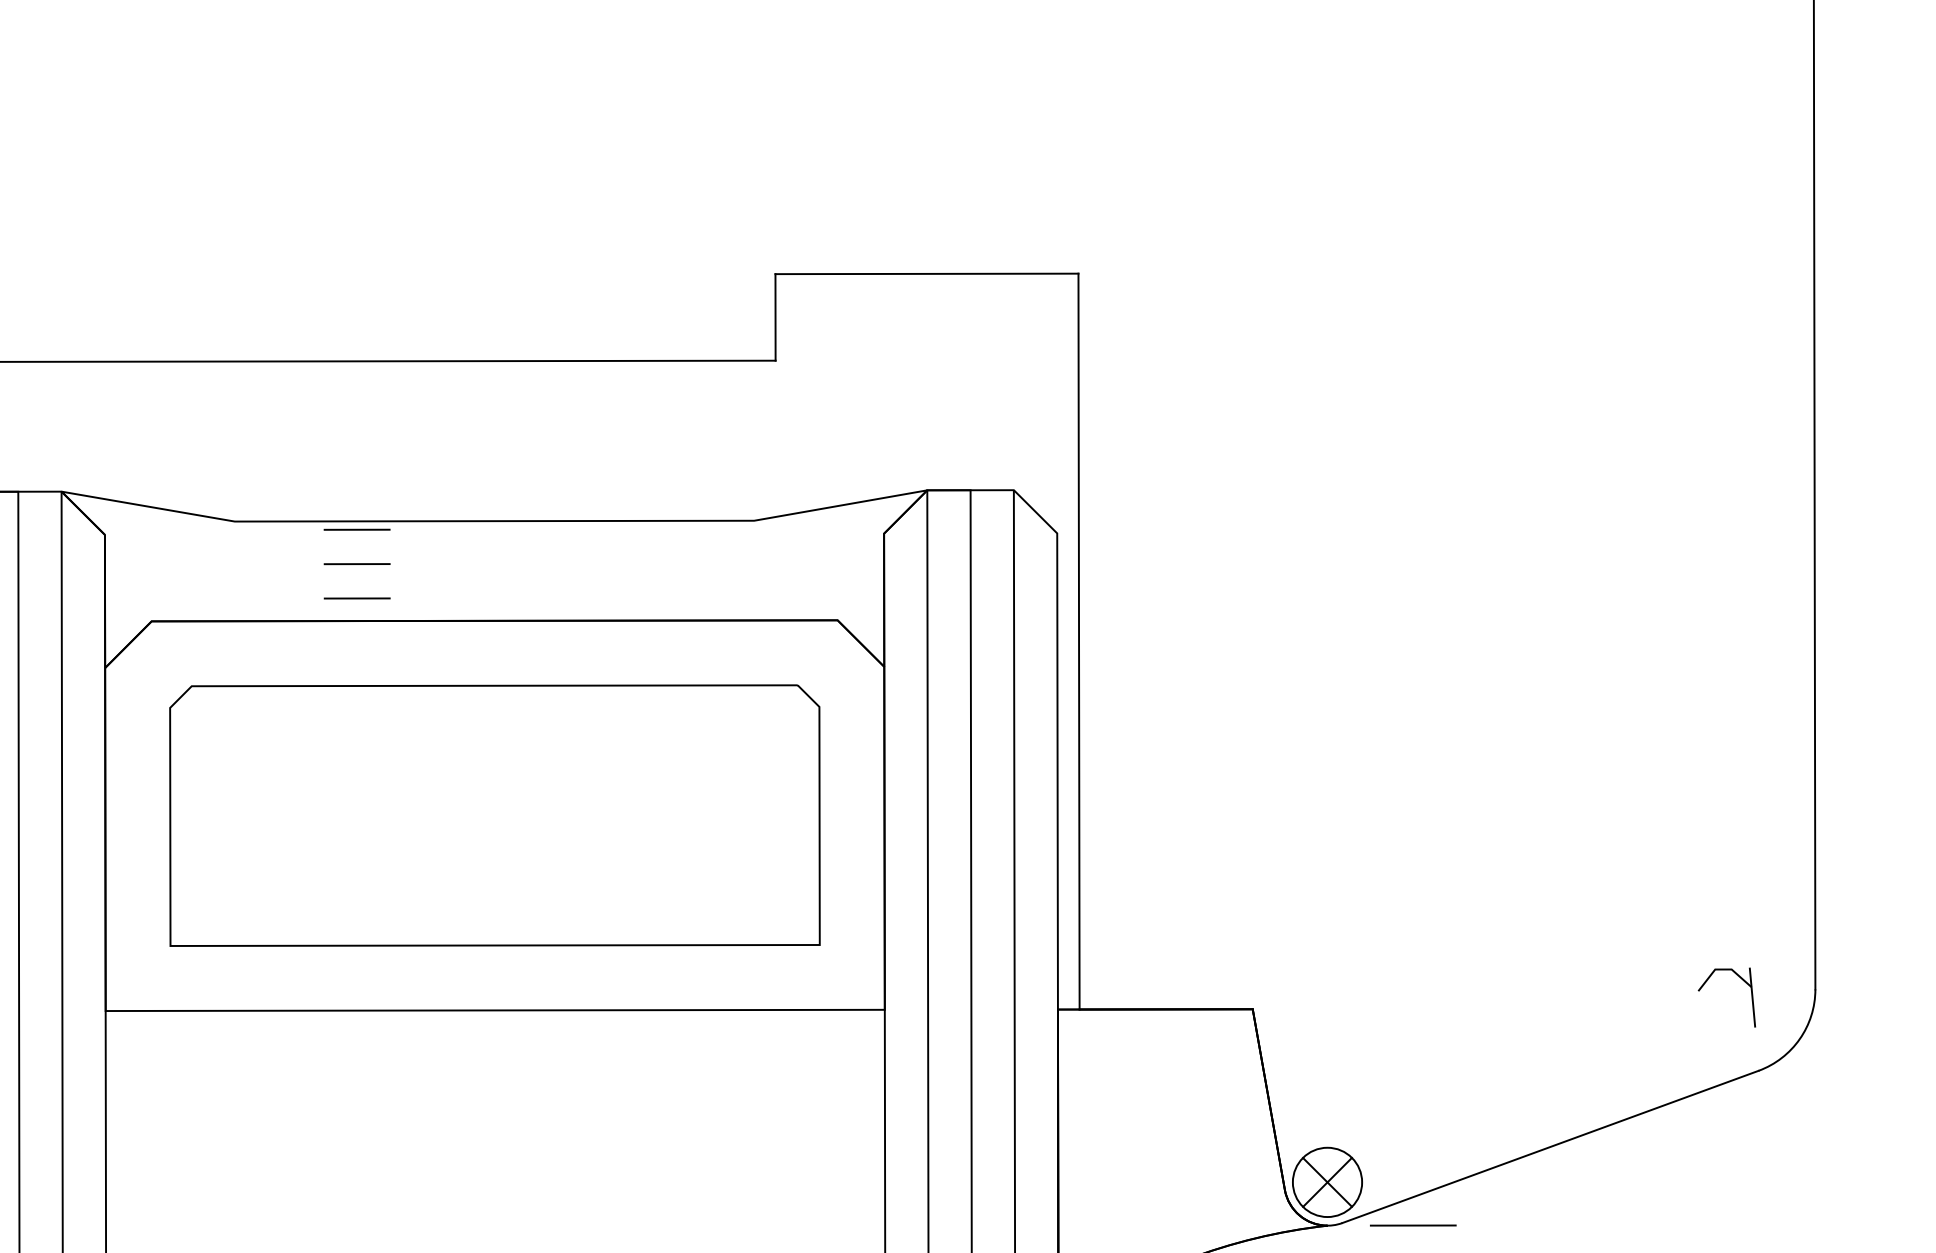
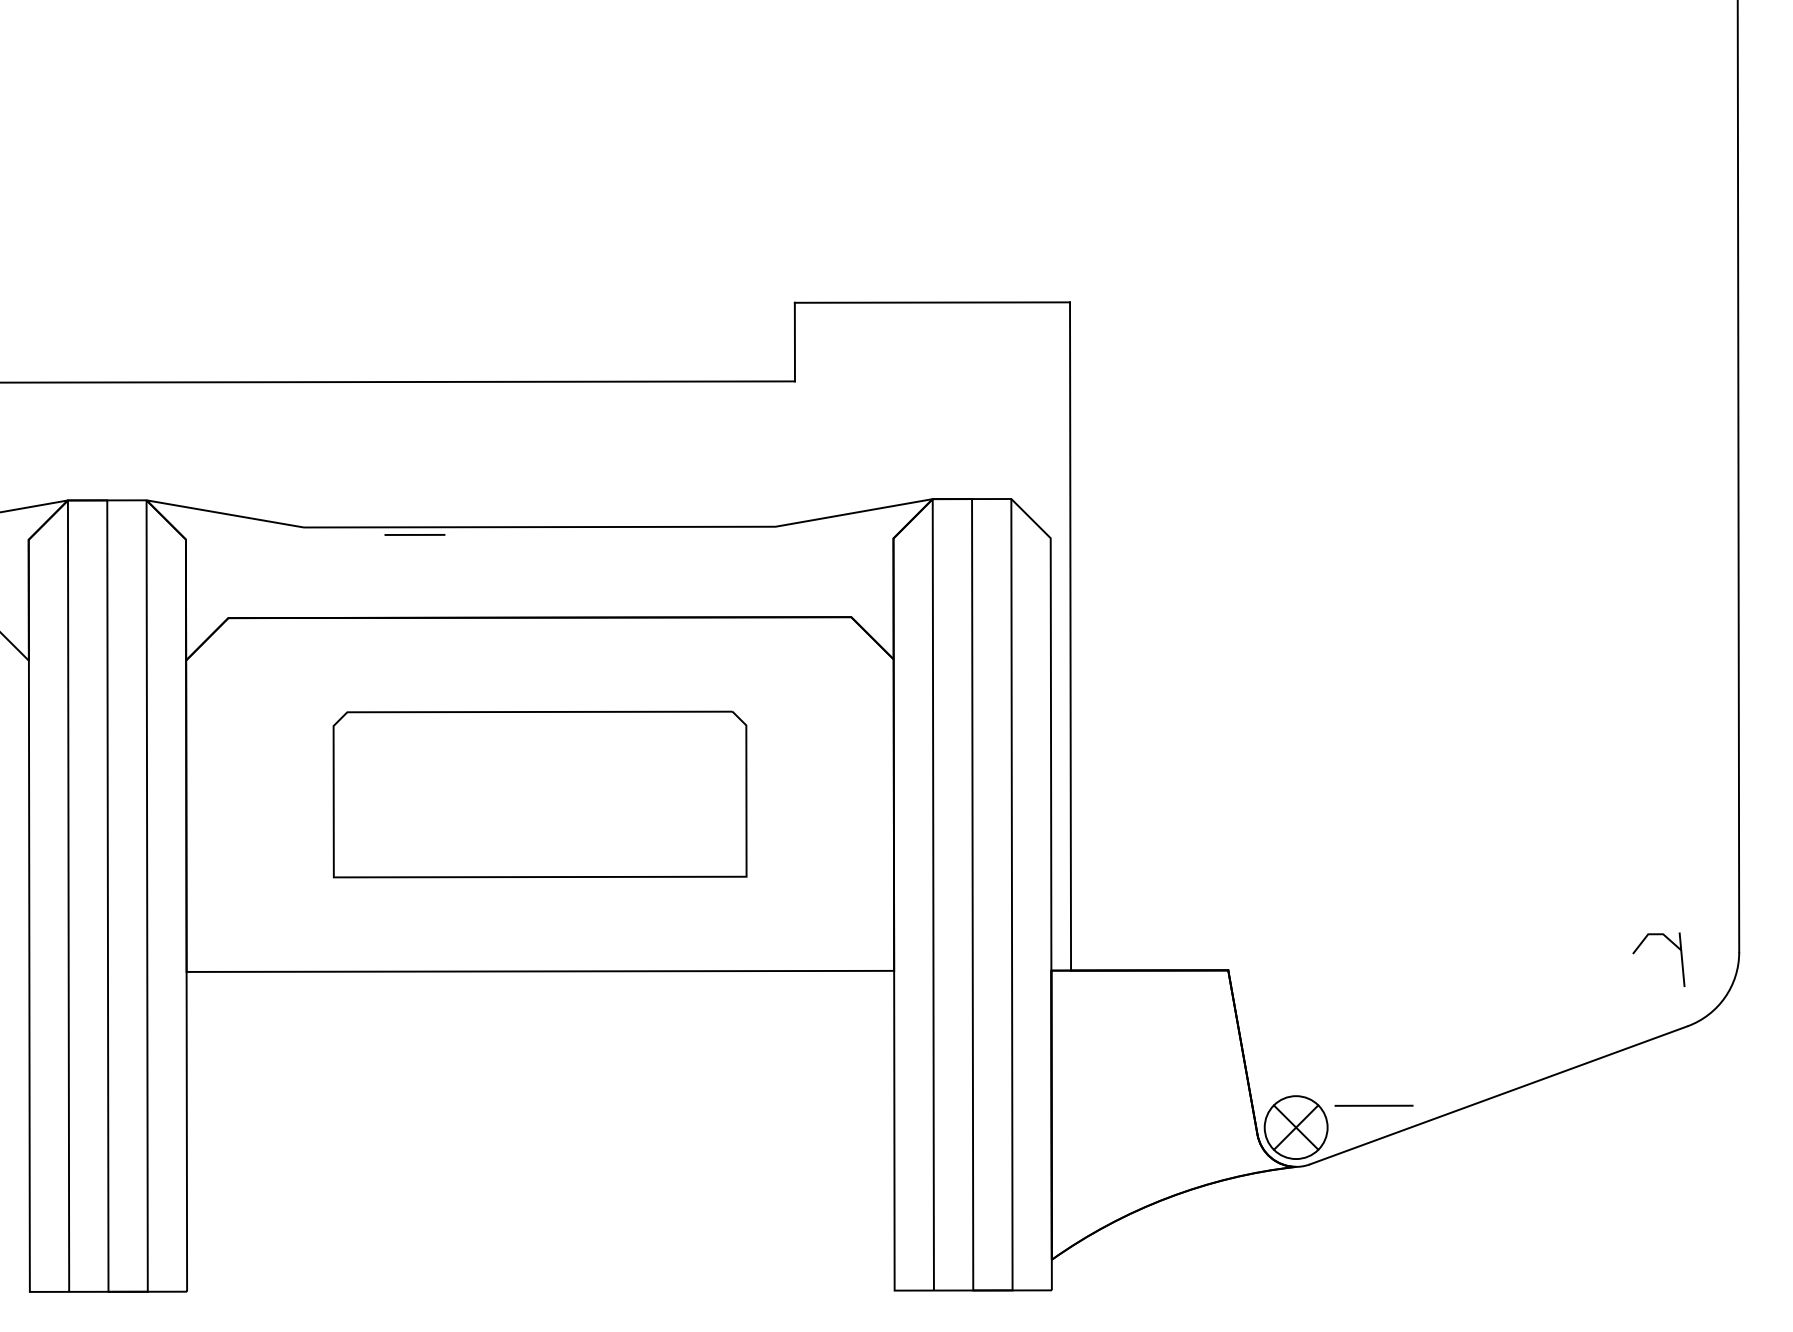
line: (356, 564) -> (414, 566), removed
line: (356, 598) -> (414, 597), removed
part: (494, 815) -> (539, 794), size x0.7
line: (1412, 1225) -> (1373, 1105), moved

